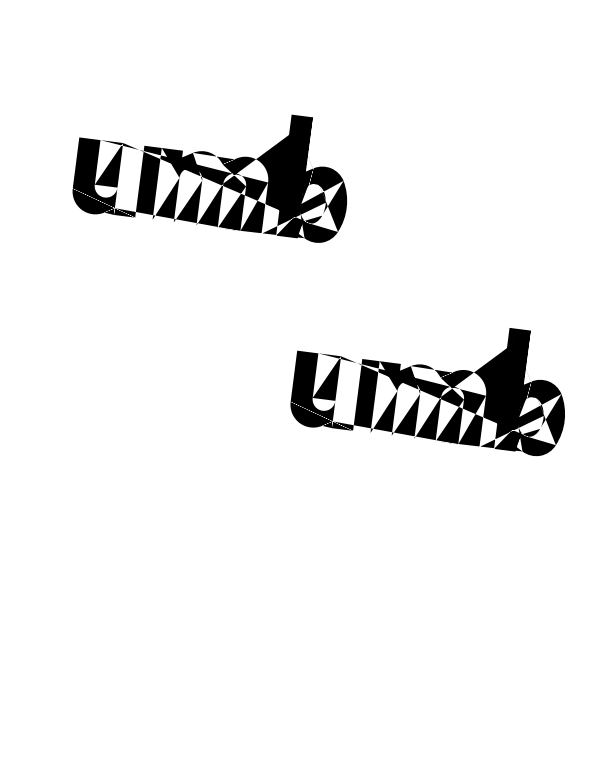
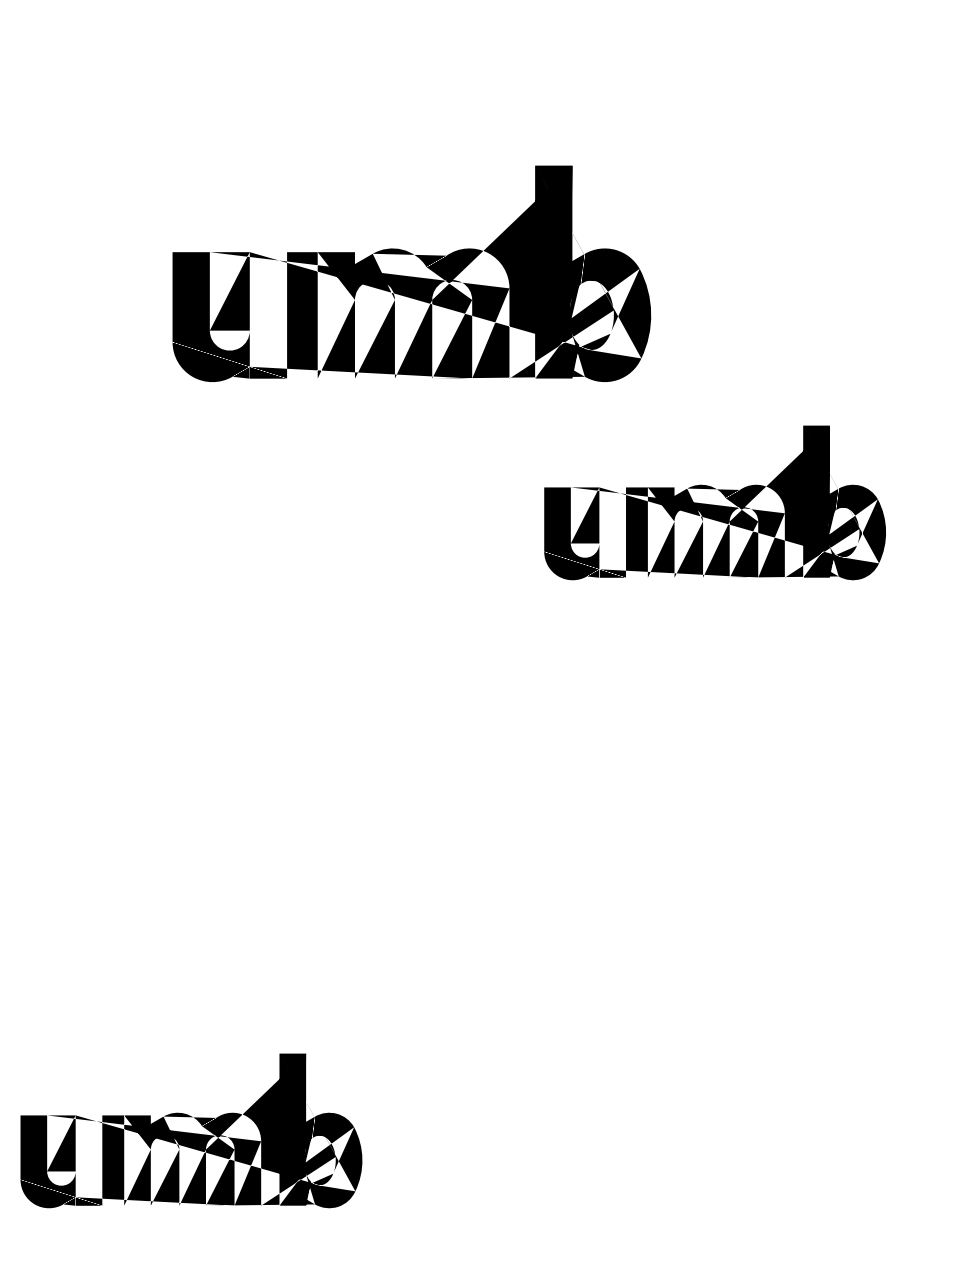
part: (213, 166) -> (411, 273), size x1.4

